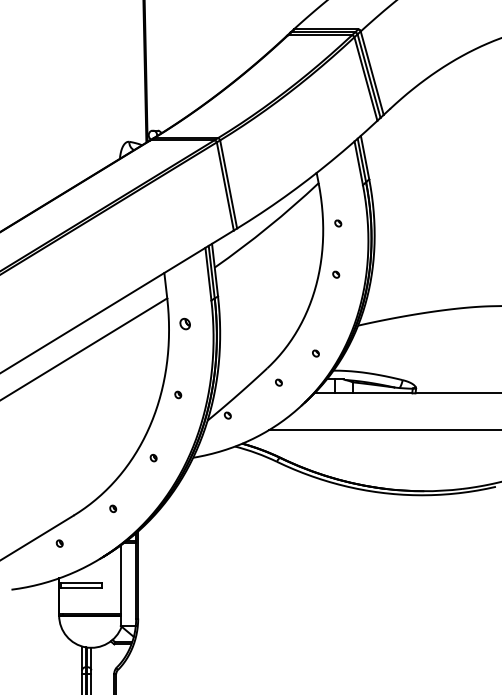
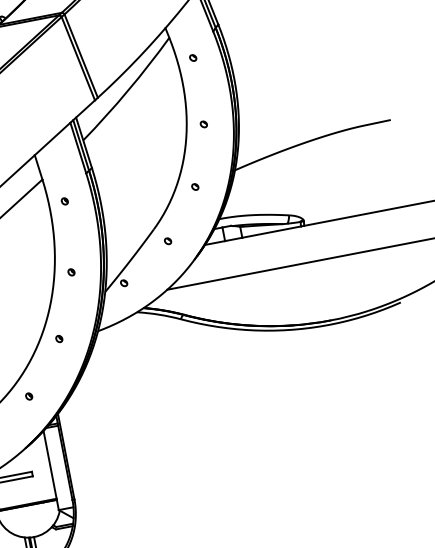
part: (338, 223) -> (193, 57), moved
part: (184, 323) -> (64, 201), size x0.62
part: (315, 353) -> (194, 187), moved

